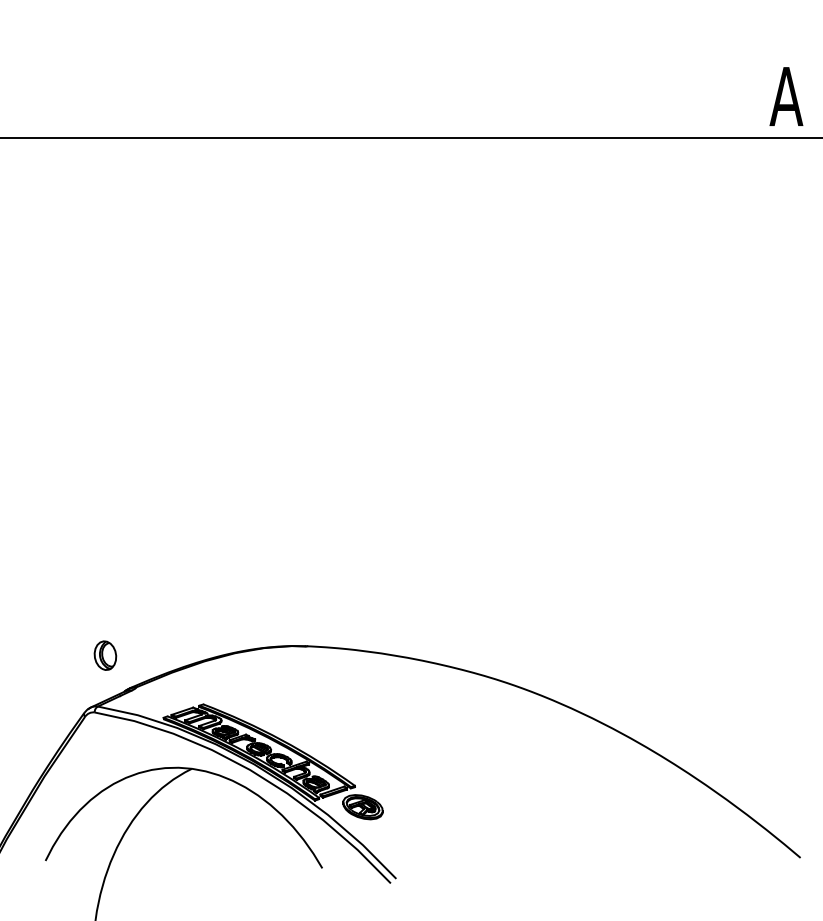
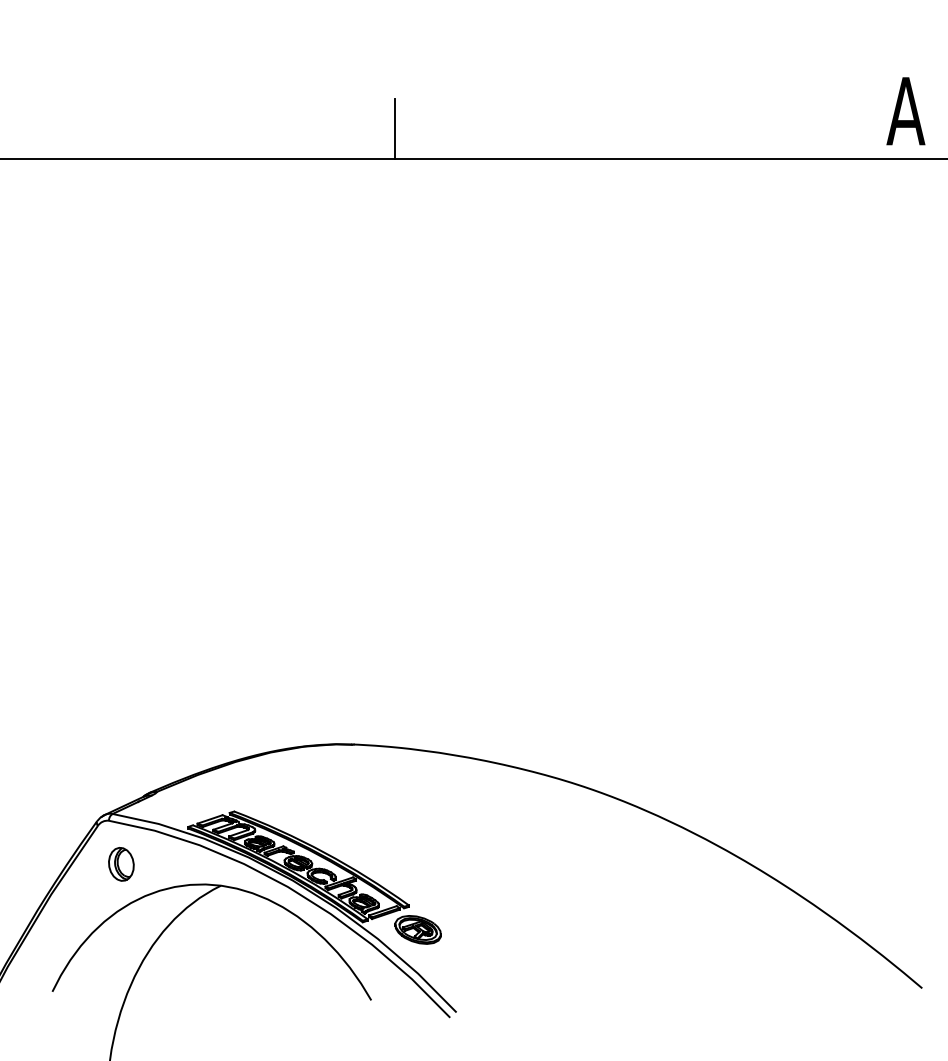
line: (342, 111) -> (394, 128), added
part: (105, 655) -> (121, 864), moved

